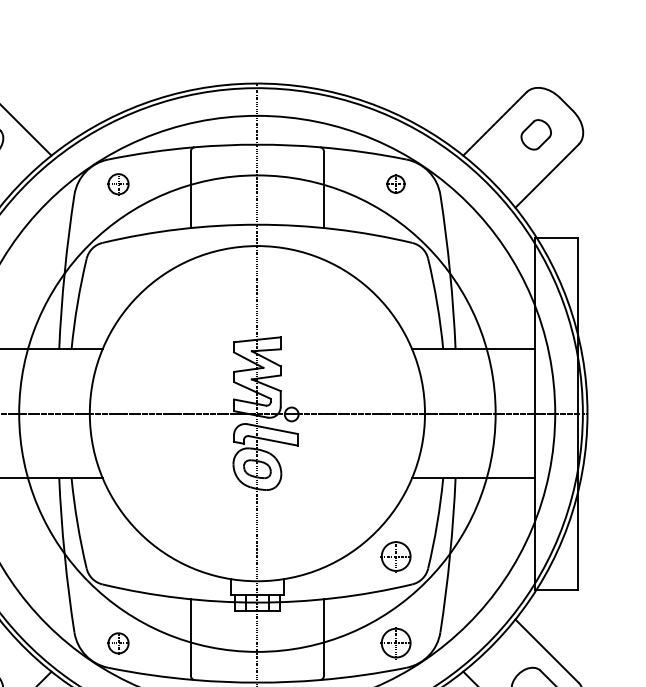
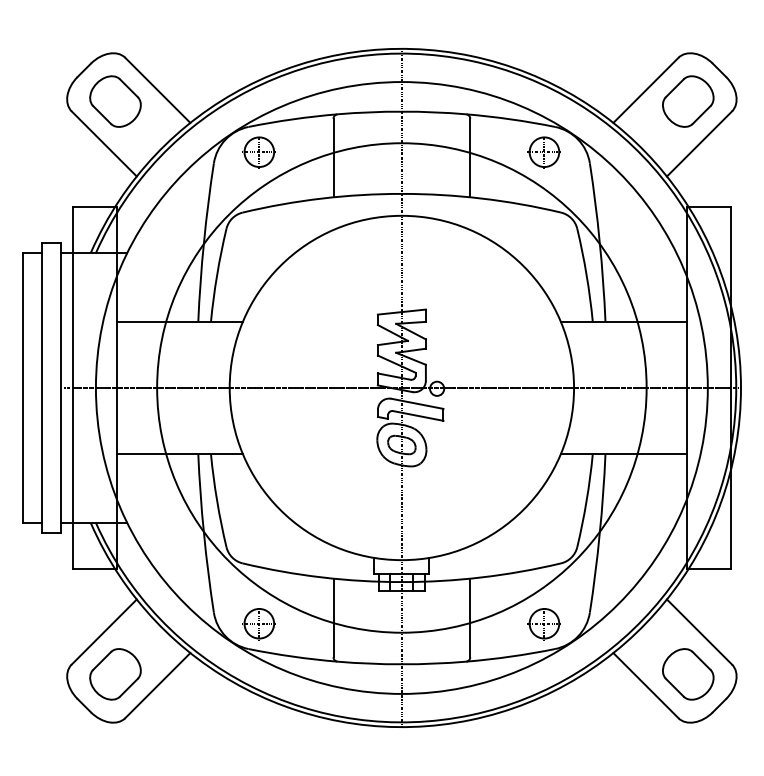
part: (536, 134) -> (688, 101), size x1.67
part: (117, 184) -> (258, 152), size x1.43
part: (395, 184) -> (543, 152), size x1.67
part: (395, 557) -> (543, 535), removed
part: (117, 643) -> (258, 624), size x1.43

